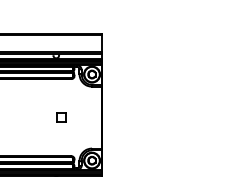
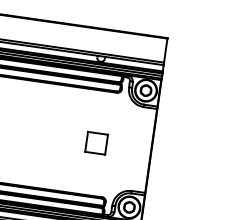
part: (61, 117) -> (96, 142), size x1.6

